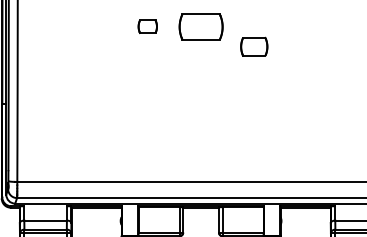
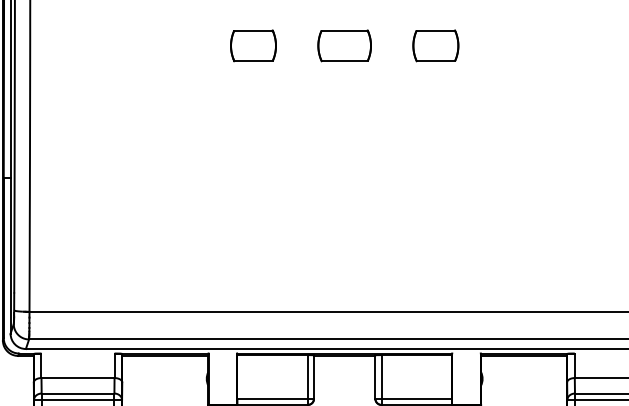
part: (147, 26) -> (252, 45), size x1.43
part: (200, 26) -> (343, 45), size x0.71
part: (254, 46) -> (436, 45), moved

